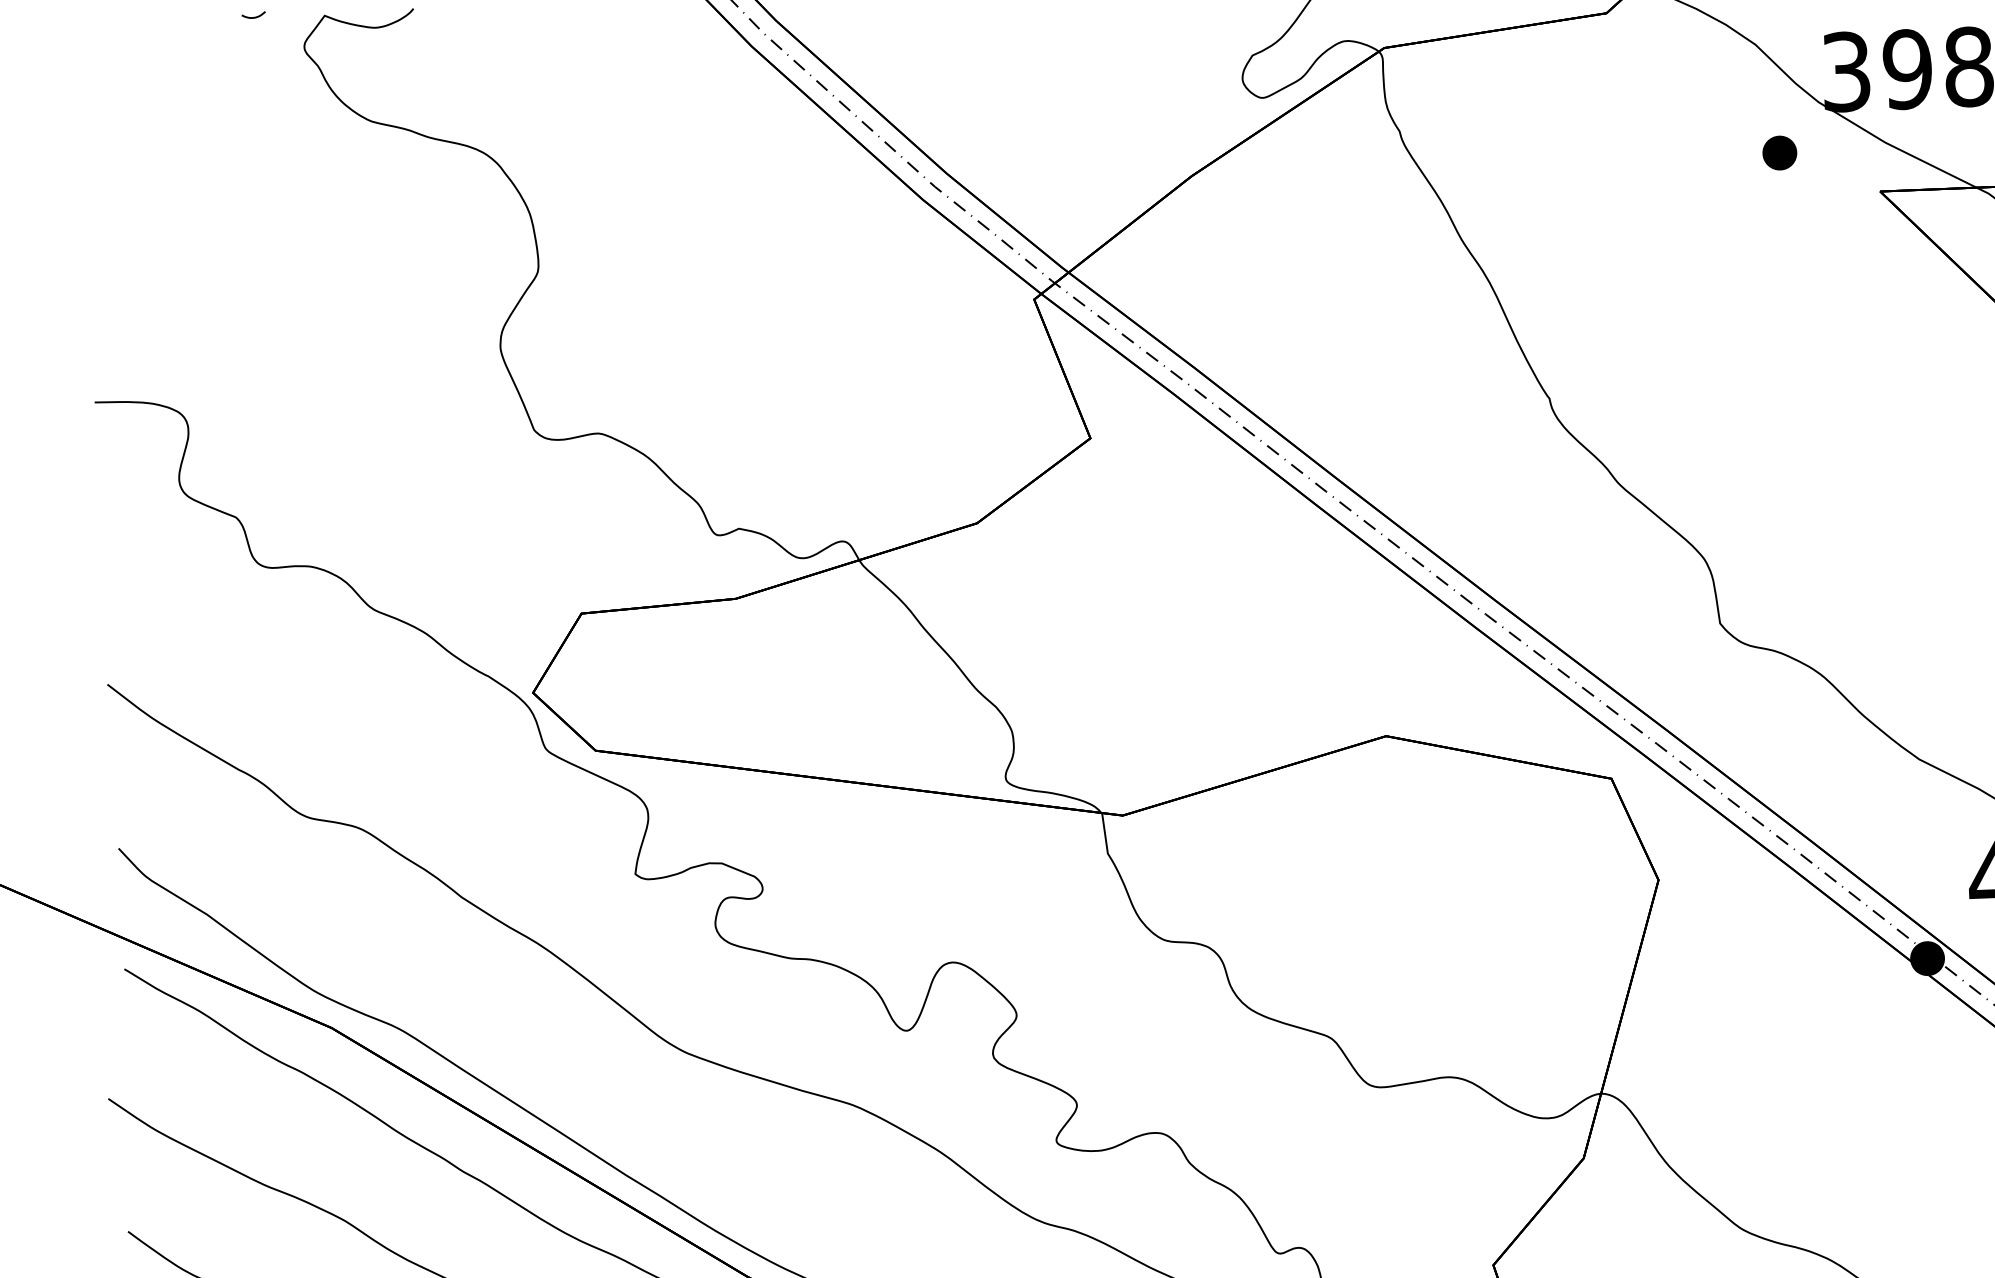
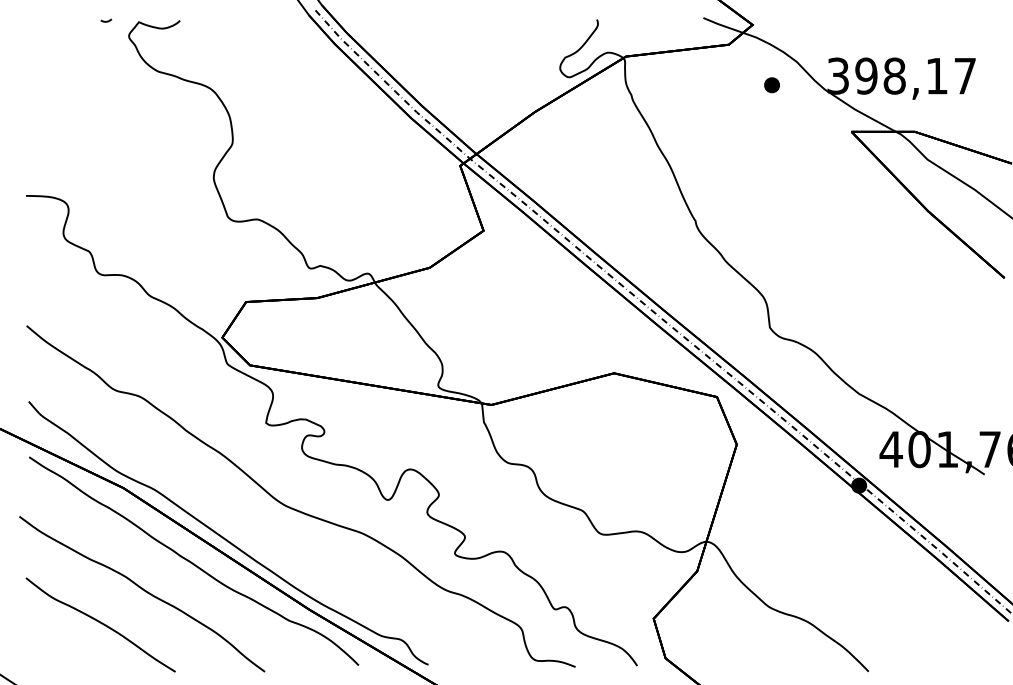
part: (1778, 153) -> (771, 85), moved

